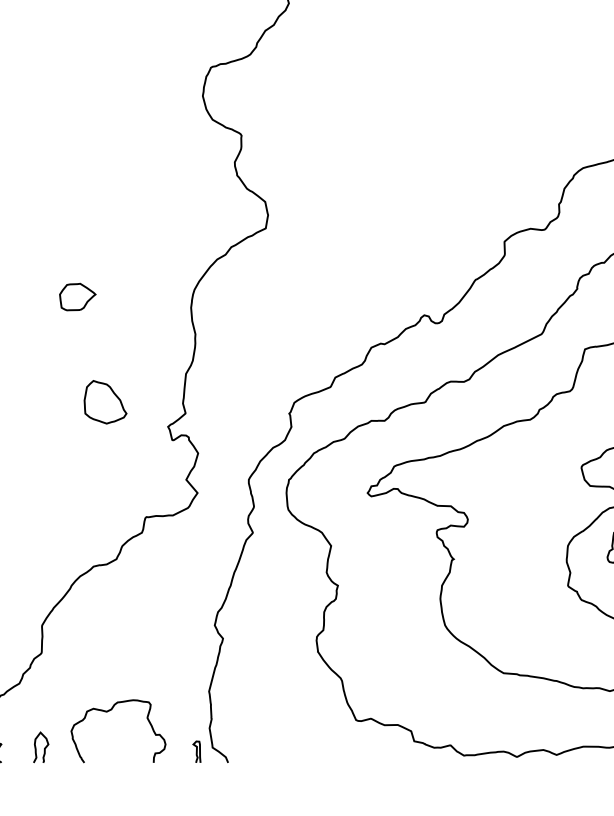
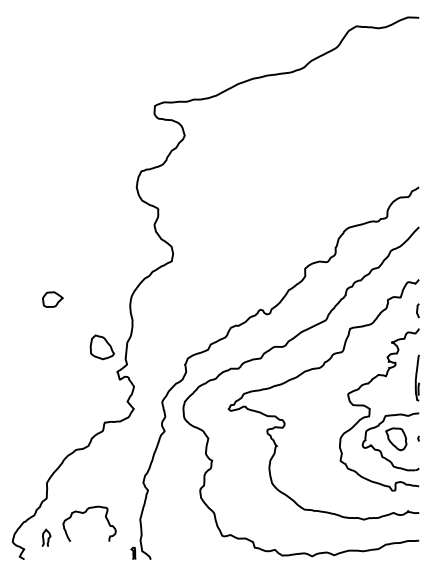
part: (77, 296) -> (52, 299), moved
part: (103, 402) -> (101, 347), moved
curve: (109, 712) -> (84, 513), moved
curve: (43, 748) -> (47, 538), moved

